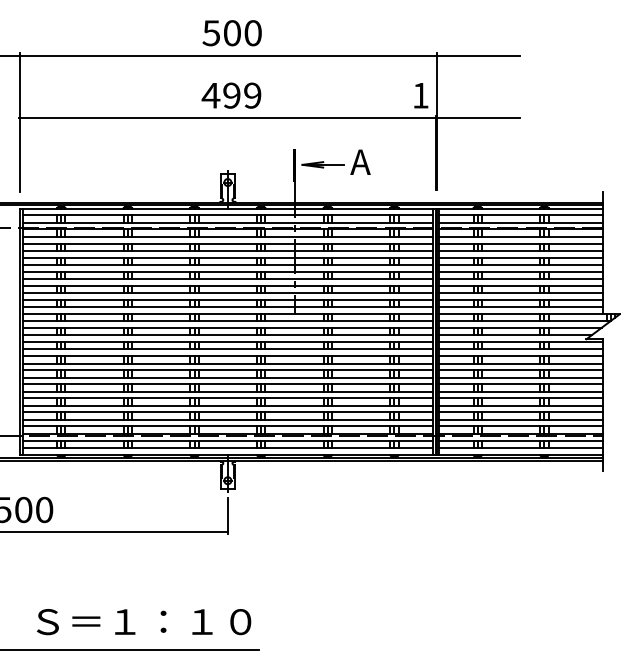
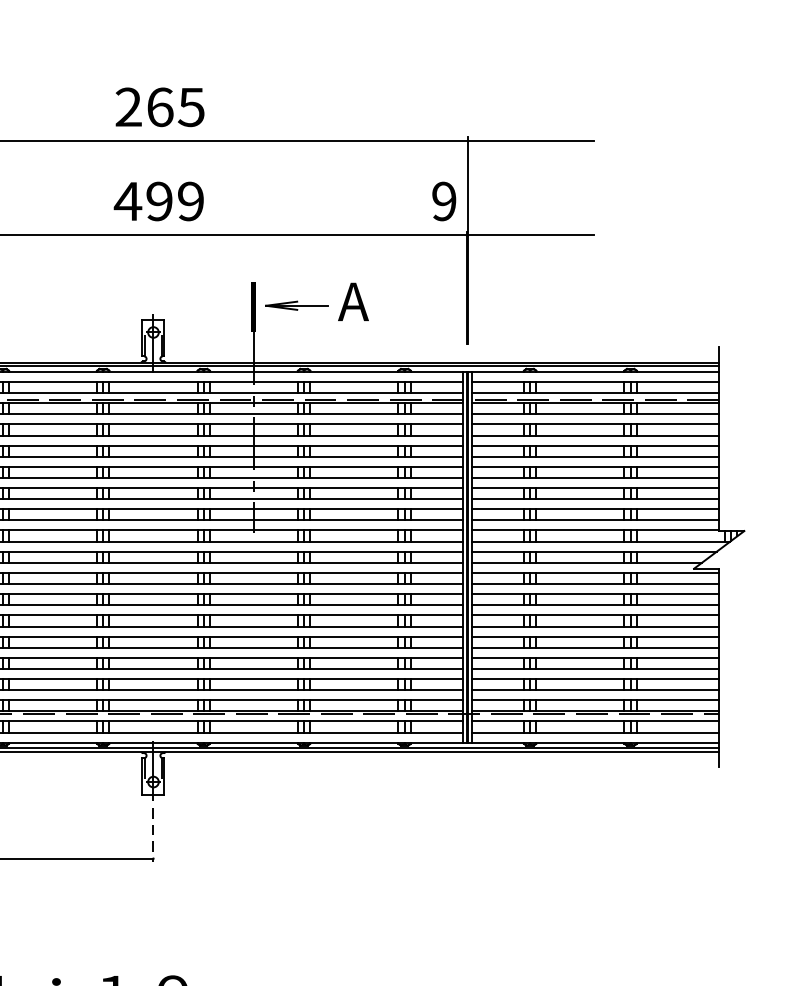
text: (231, 33) -> (158, 107), 500 -> 265
text: (420, 95) -> (443, 201), 1 -> 9
line: (227, 516) -> (152, 835), solid -> dashed

